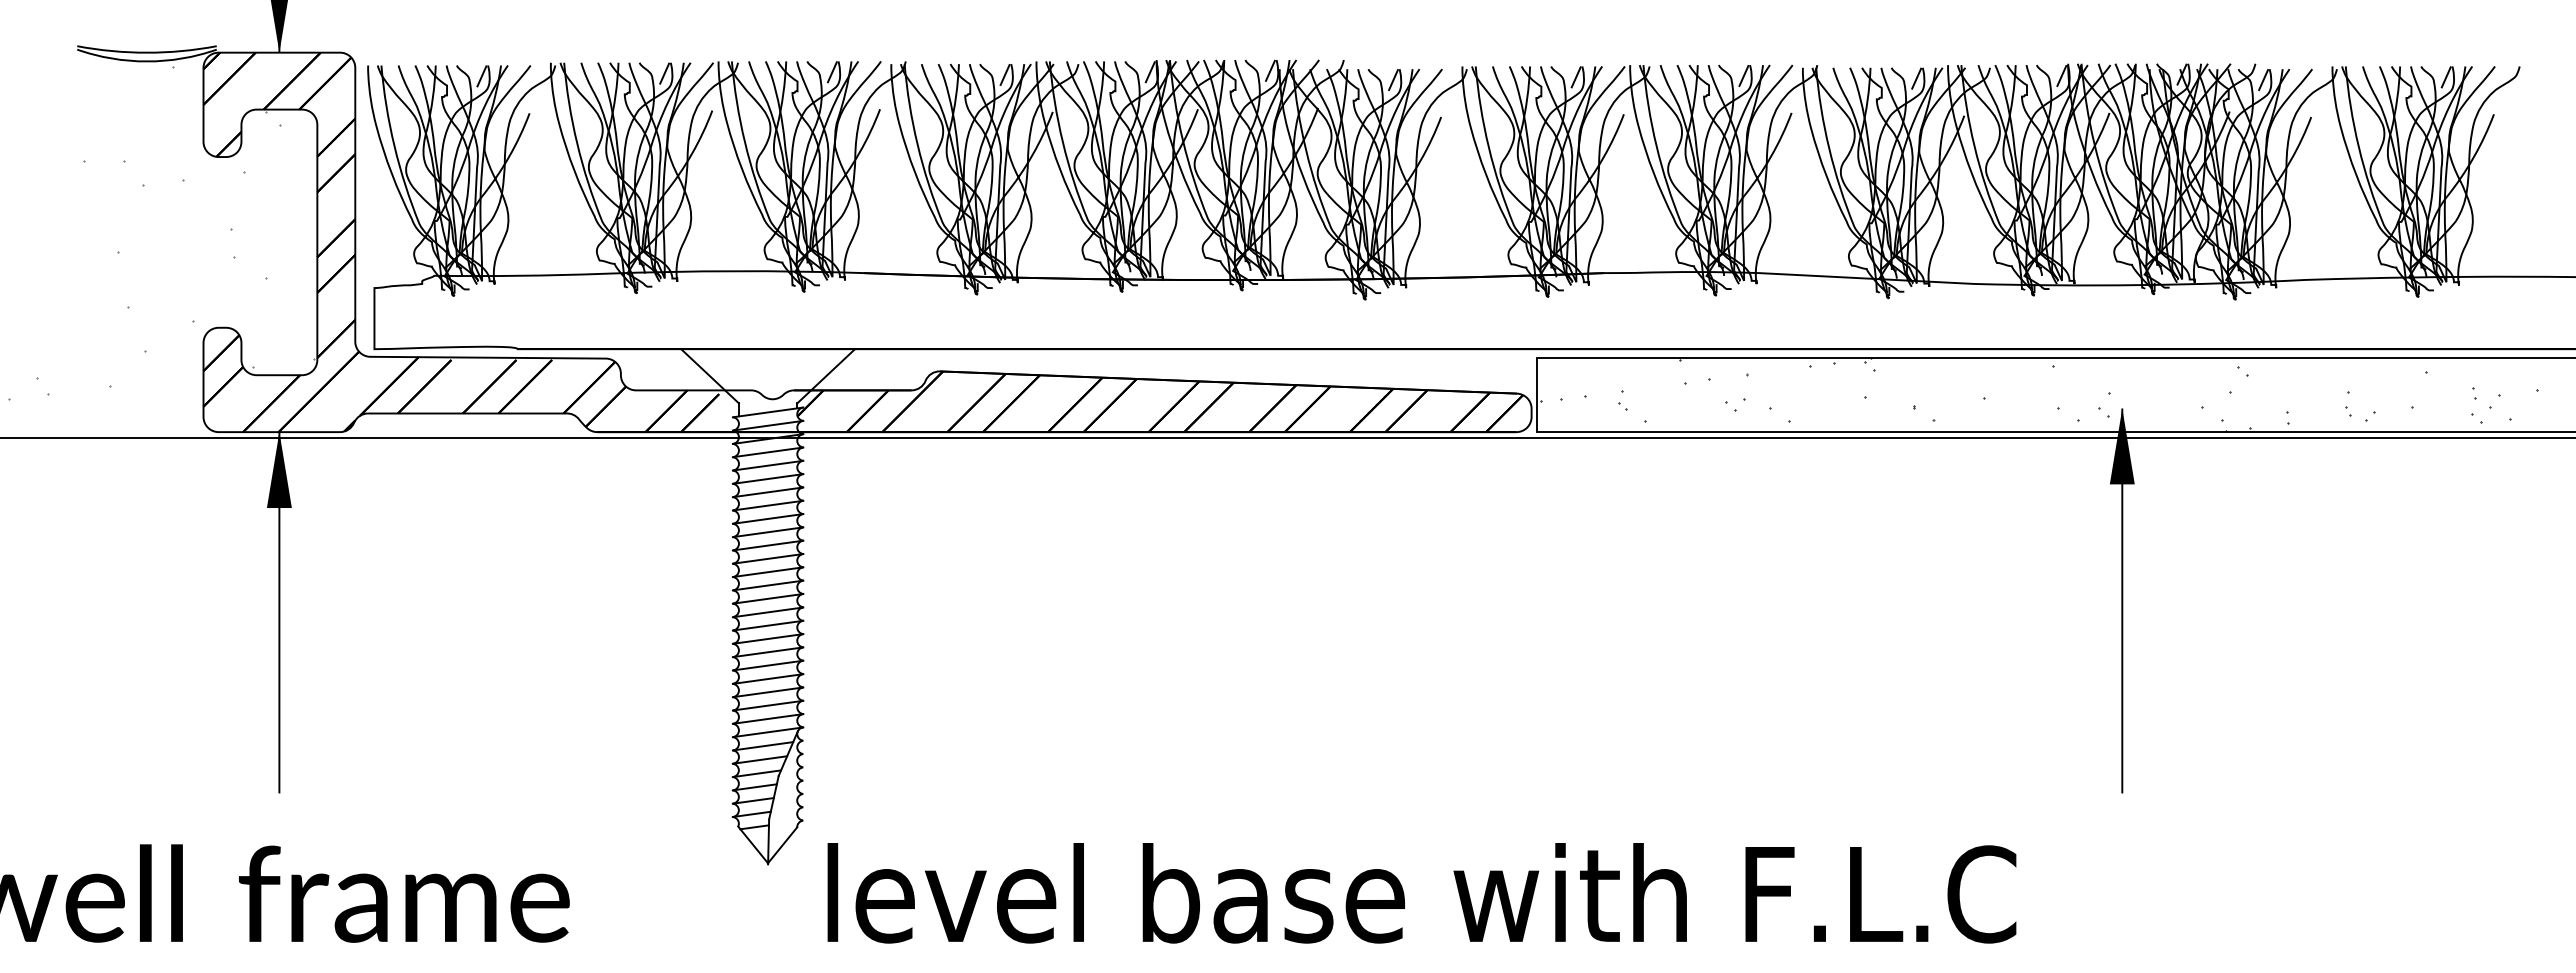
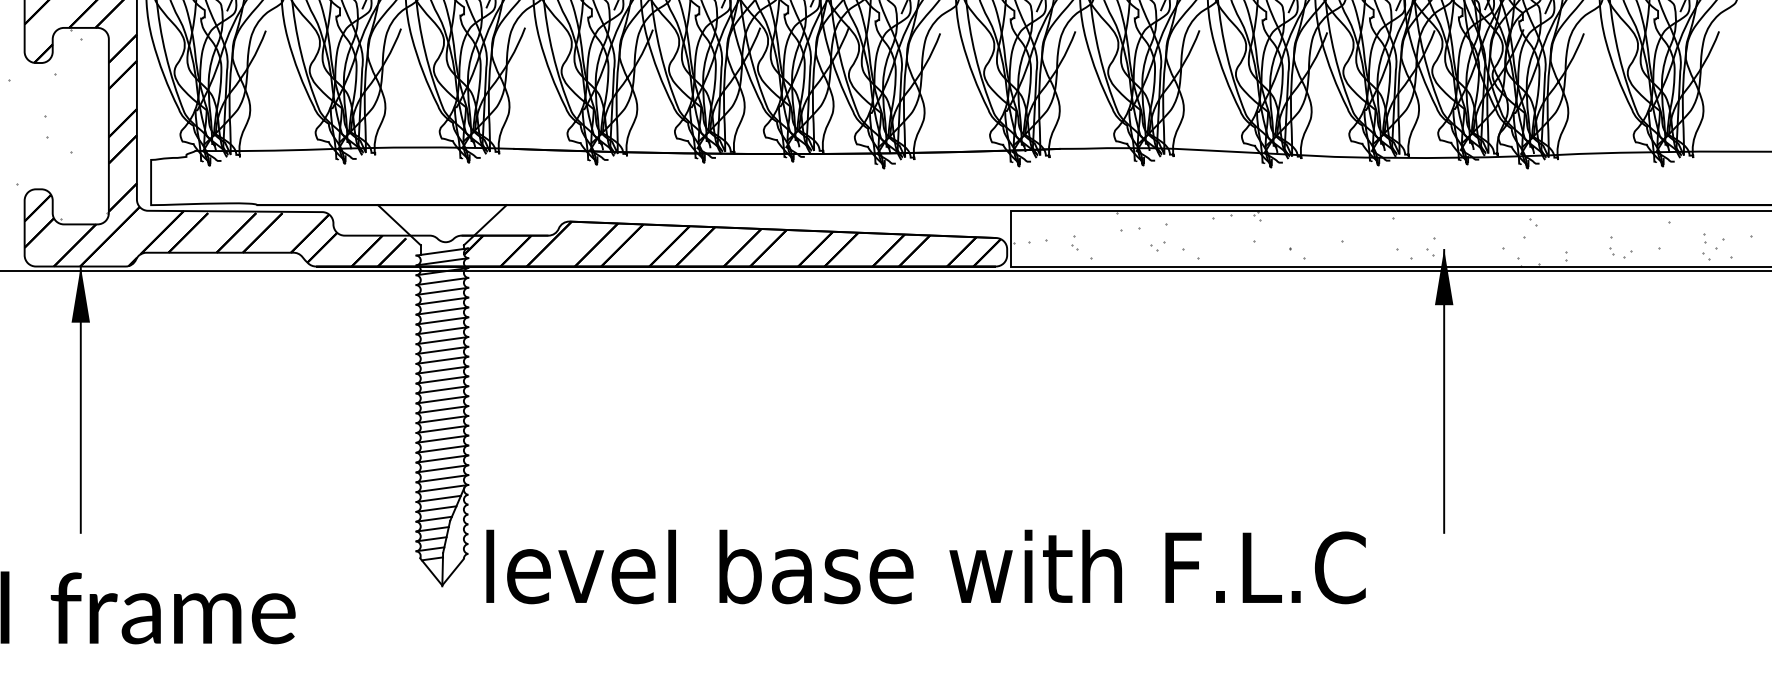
hatch: (2038, 394) -> (1382, 238), removed
text: (1421, 893) -> (925, 567), moved

